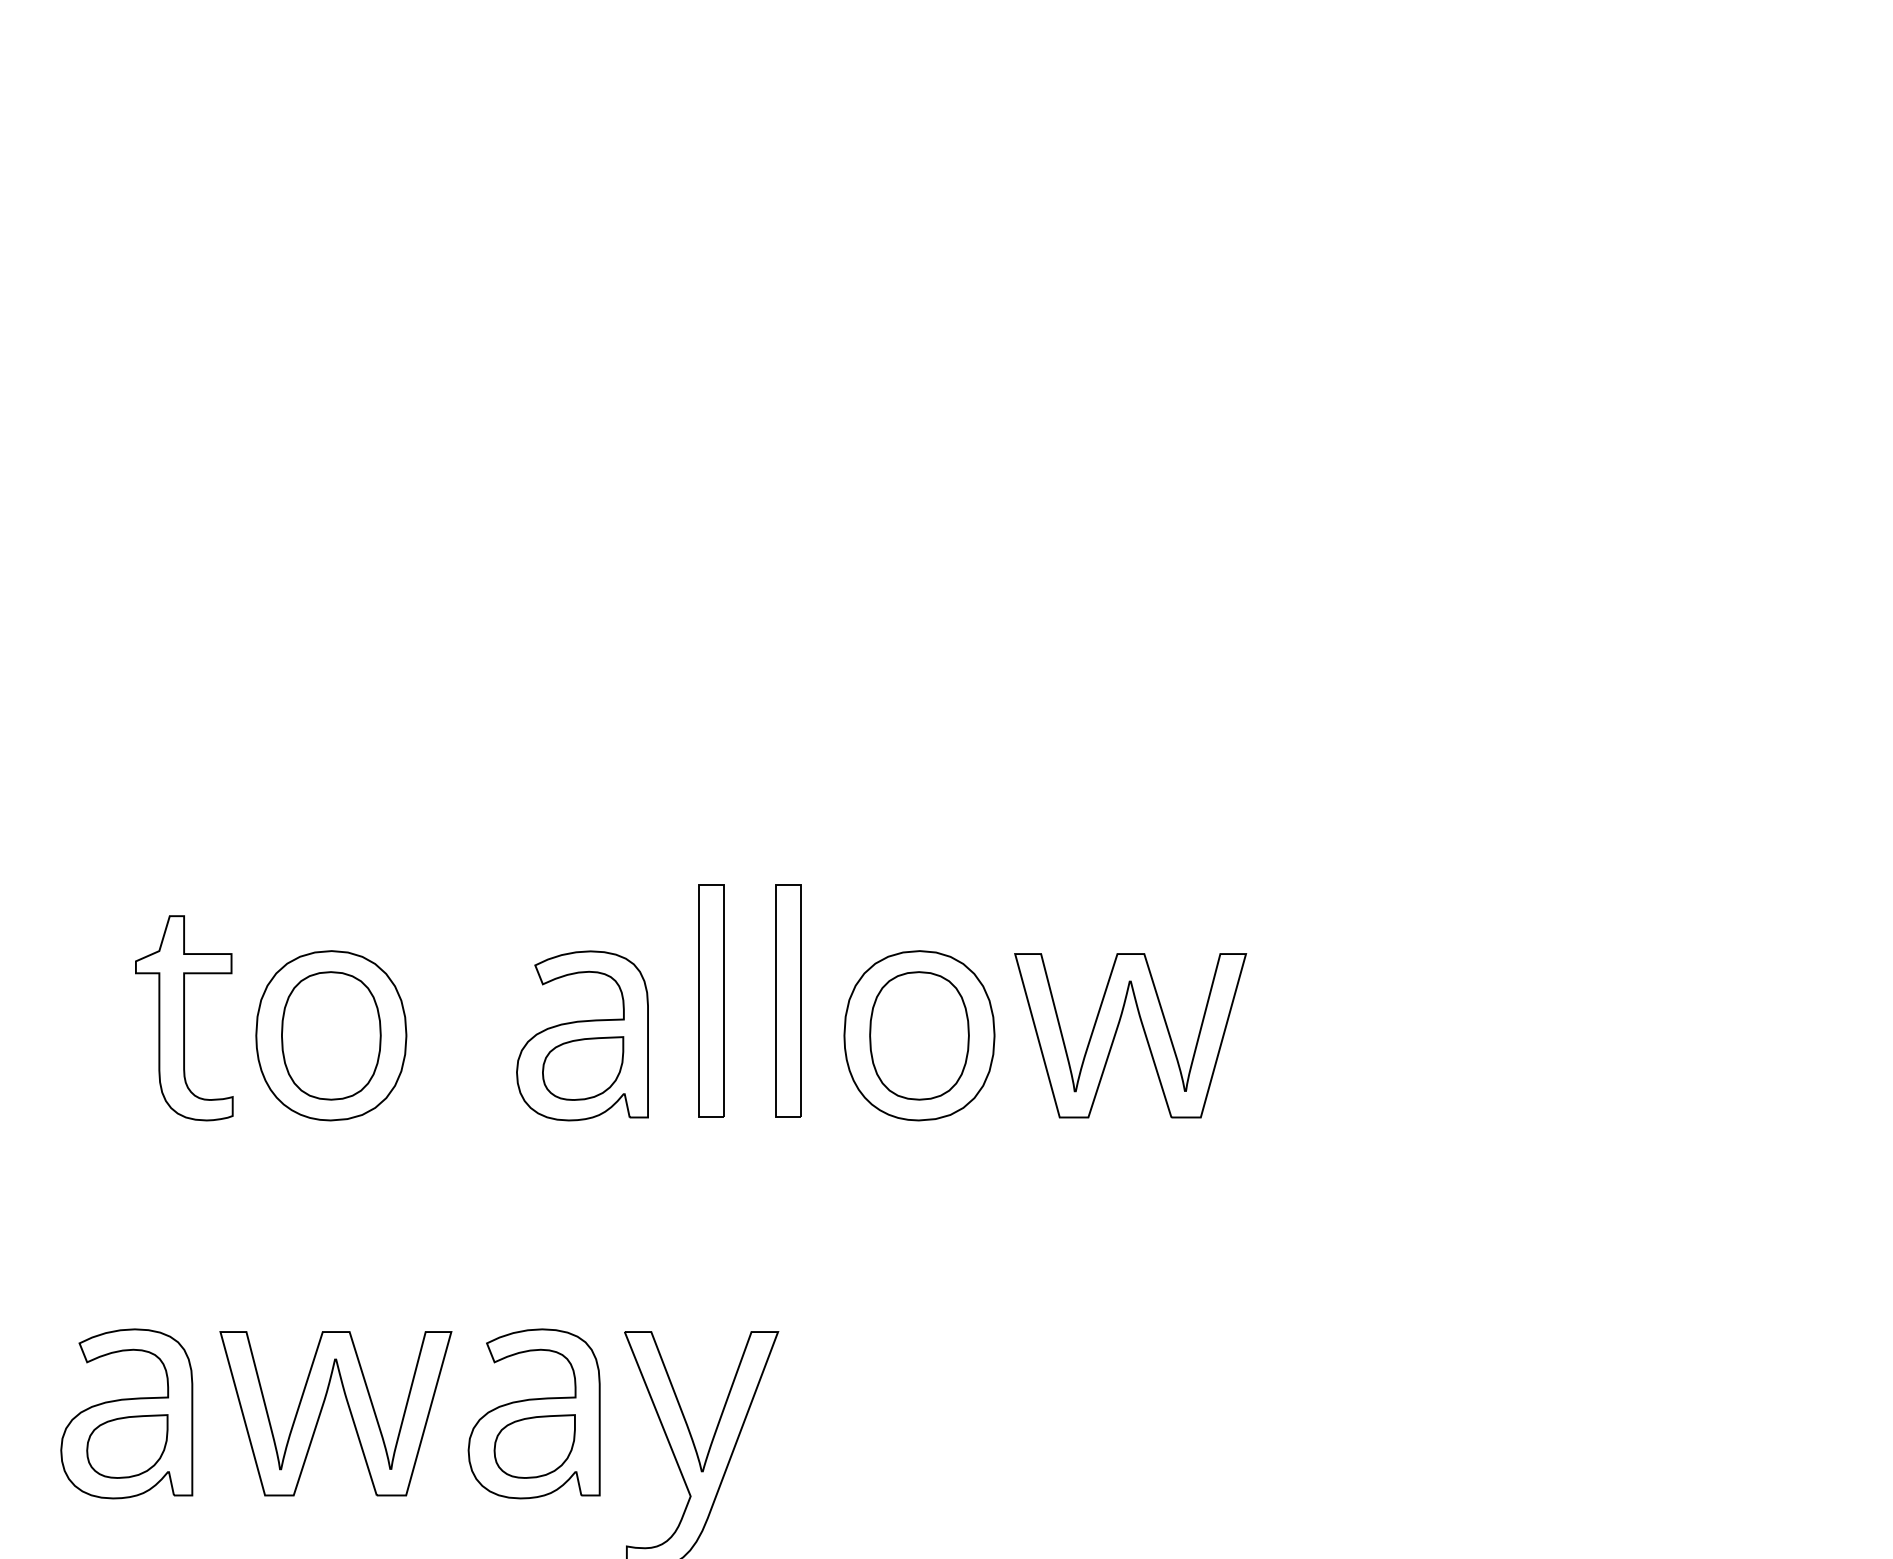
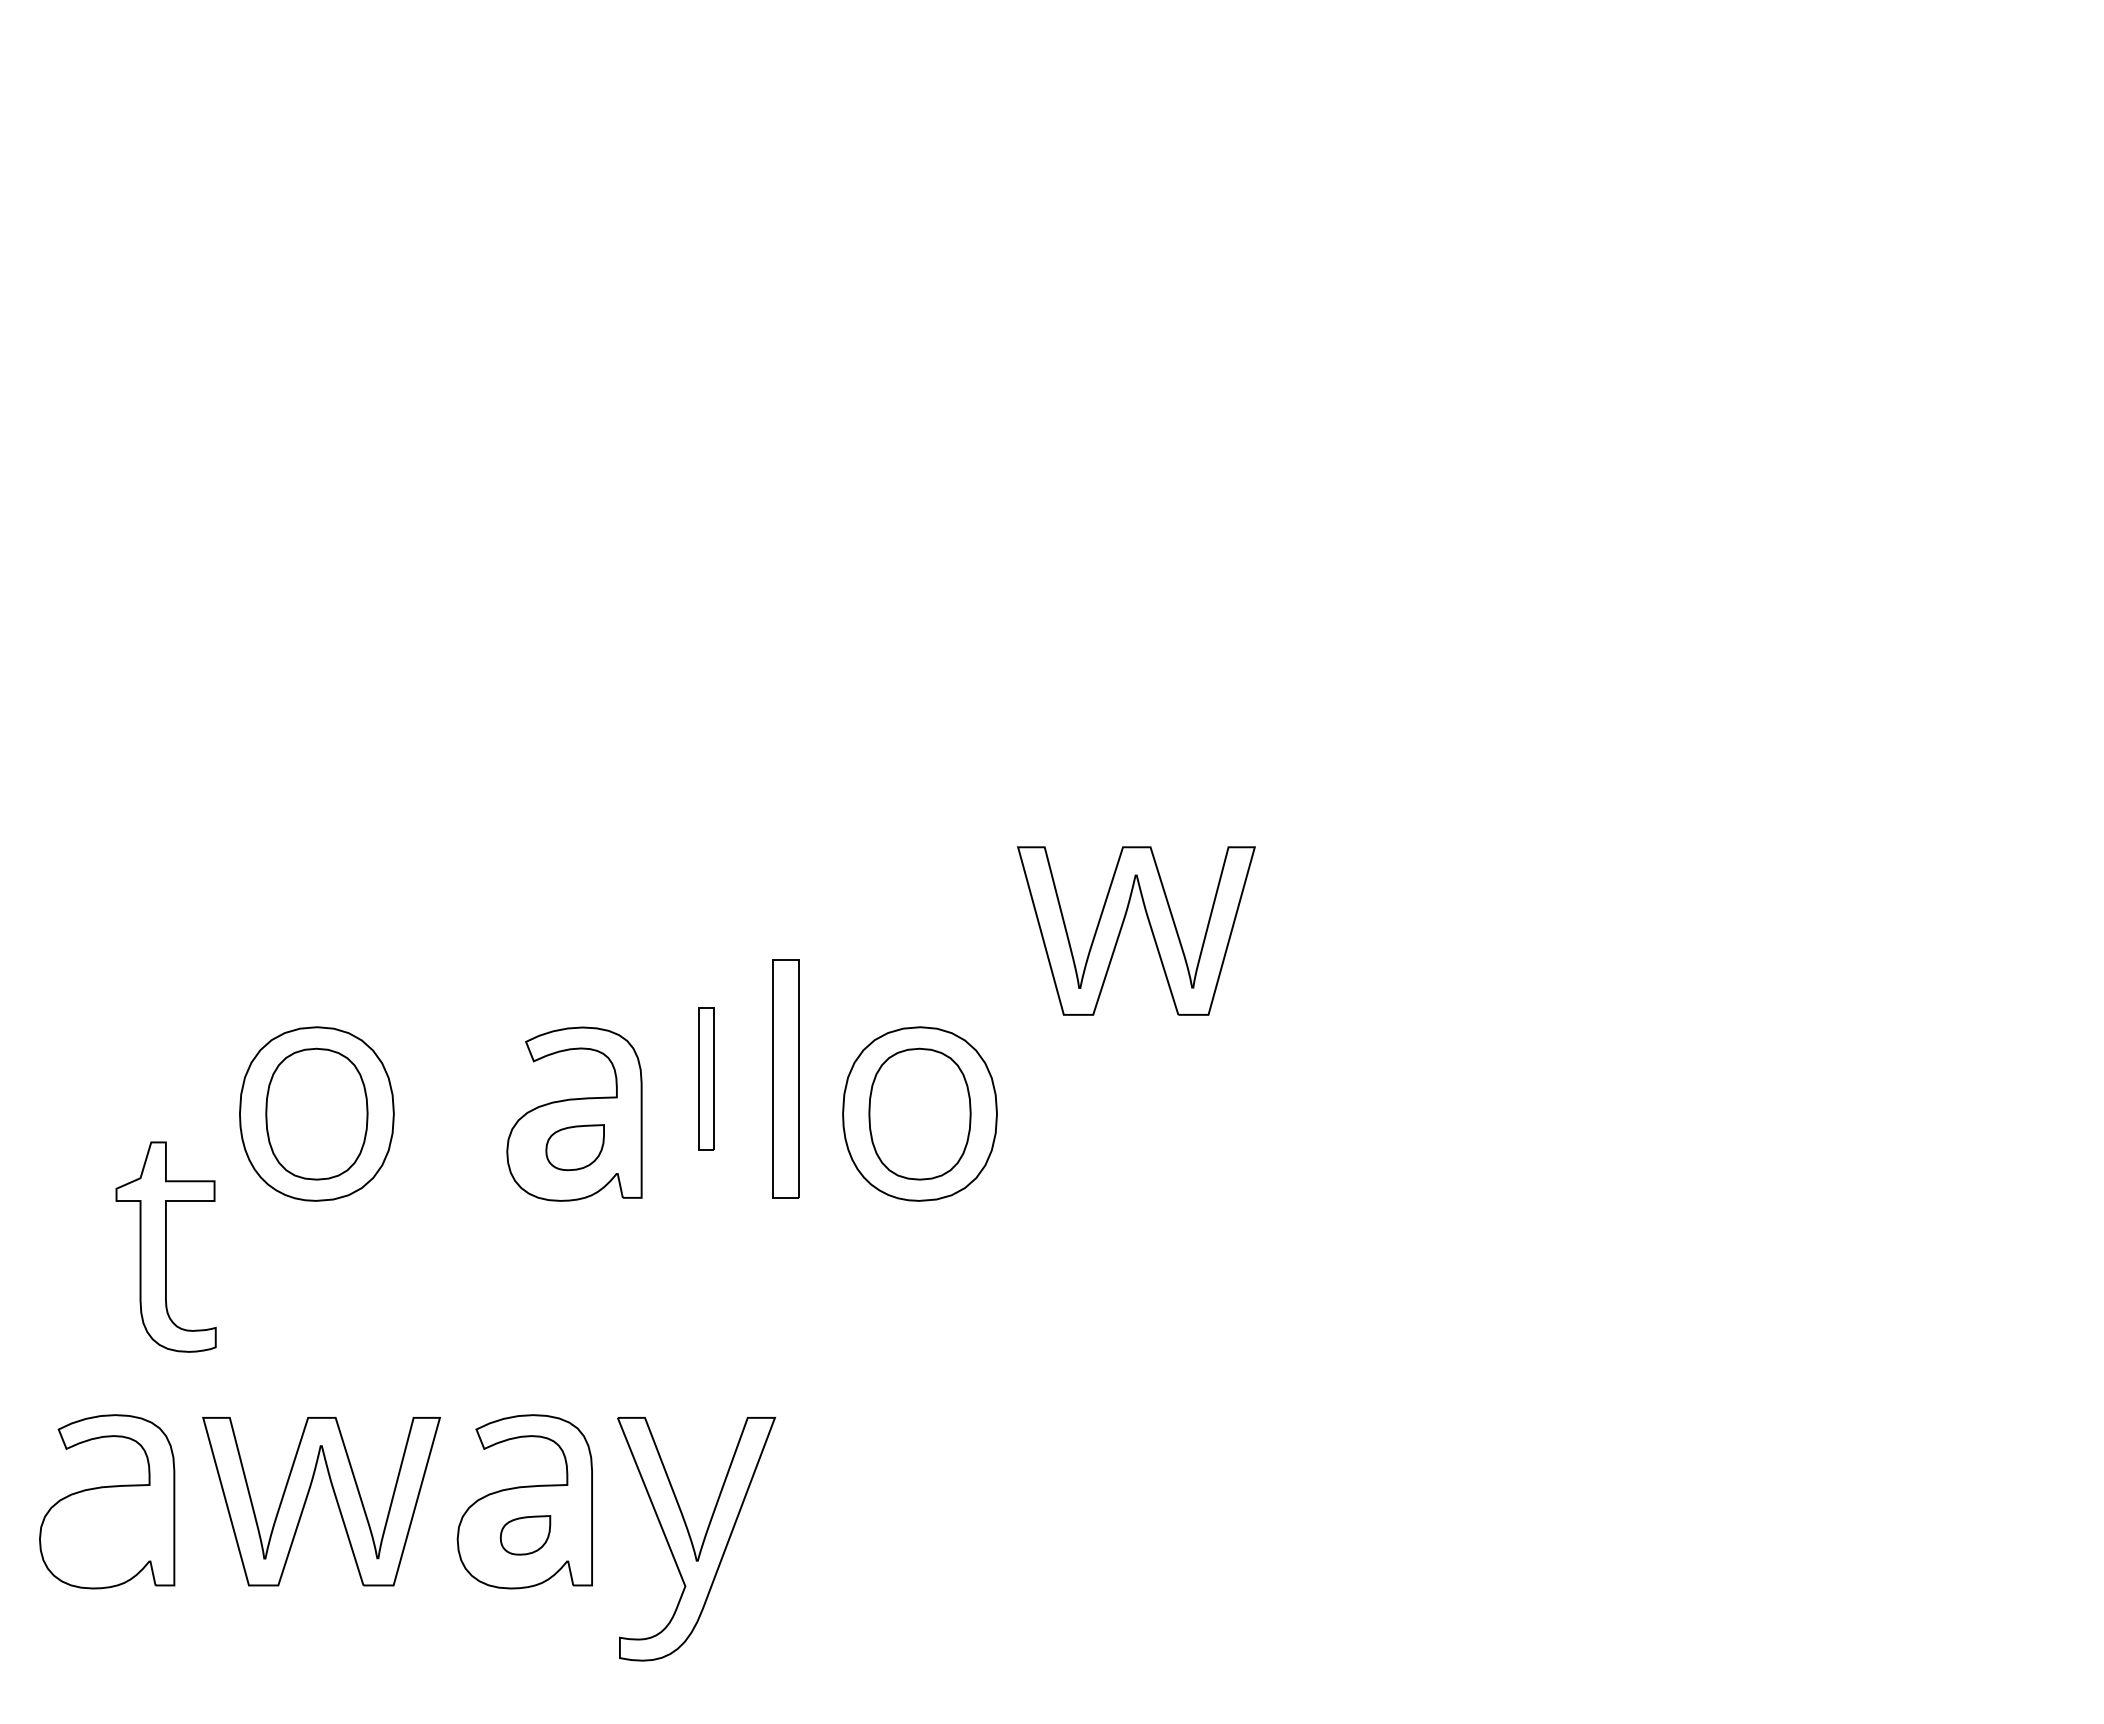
part: (711, 1001) -> (706, 1078), size x0.6
part: (183, 1017) -> (165, 1246), moved
part: (1143, 1031) -> (1149, 926), moved
part: (583, 1068) -> (575, 1147), size x0.7
part: (127, 1446) -> (107, 1535), removed
part: (534, 1446) -> (525, 1535), size x0.6

